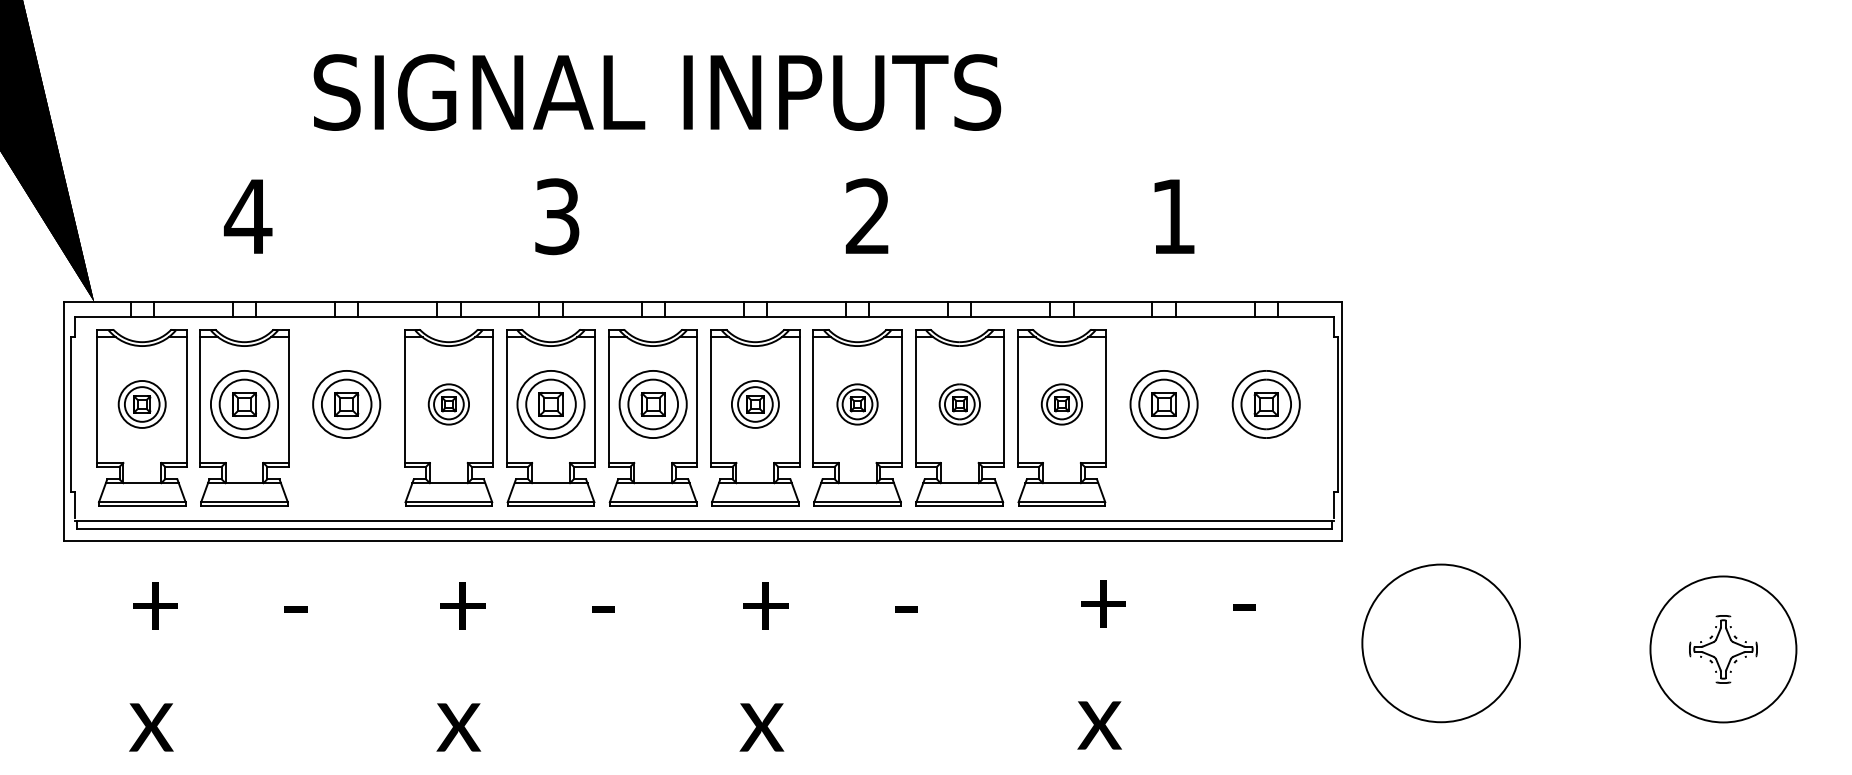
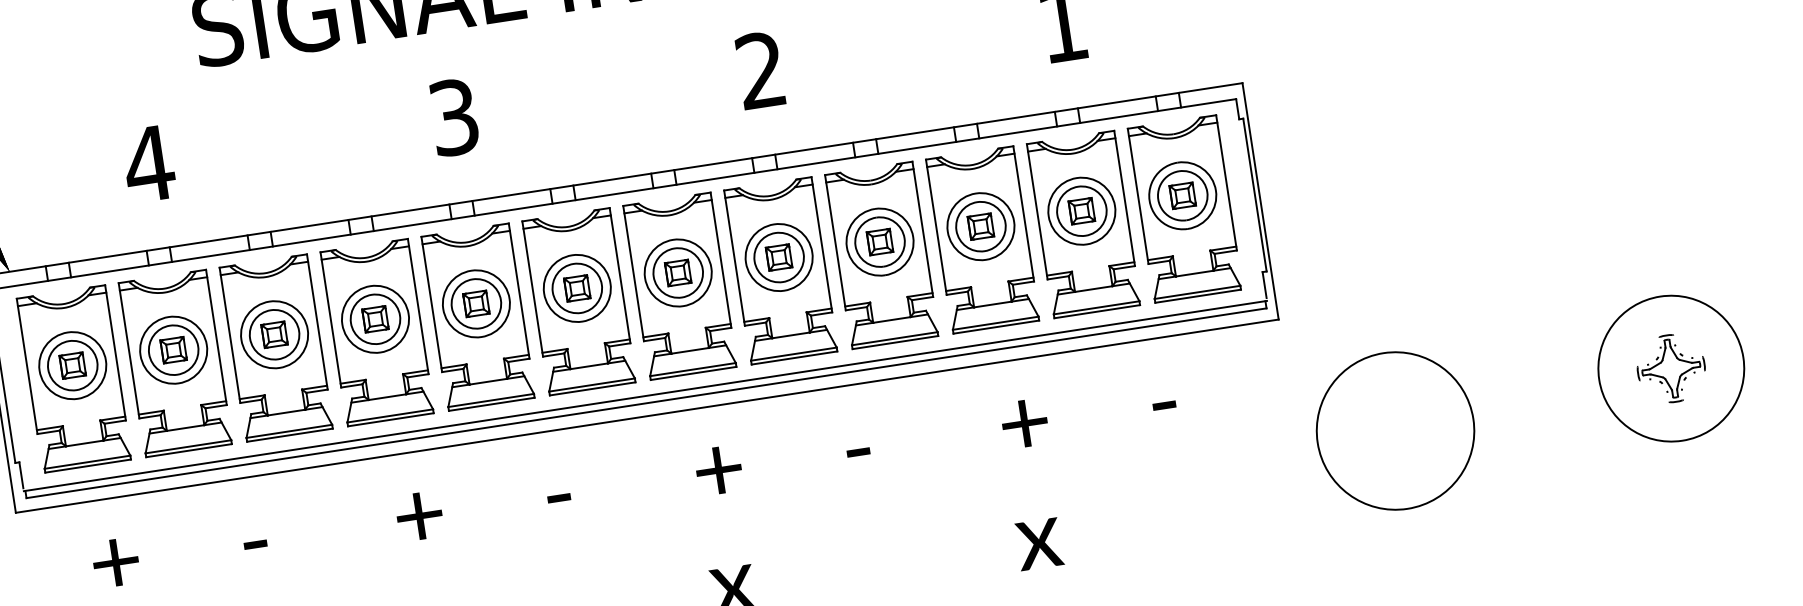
part: (141, 404) -> (71, 365), size x1.43
part: (448, 404) -> (375, 319), size x1.67
part: (755, 404) -> (678, 273), size x1.43
part: (857, 404) -> (779, 257), size x1.67
part: (959, 404) -> (879, 242), size x1.67
part: (1061, 404) -> (980, 226), size x1.67
part: (346, 417) -> (276, 347), added
part: (1163, 417) -> (1083, 224), added
part: (1266, 417) -> (1184, 208), added
circle: (1440, 643) -> (1394, 431), moved
text: (1166, 664) -> (1096, 473), moved

